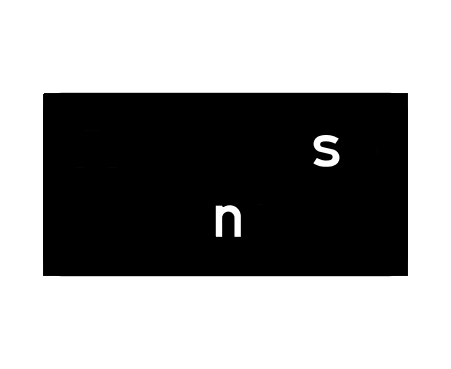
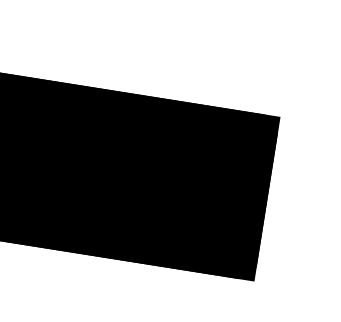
fill: (326, 150) -> (199, 157), added
fill: (227, 220) -> (100, 205), added

